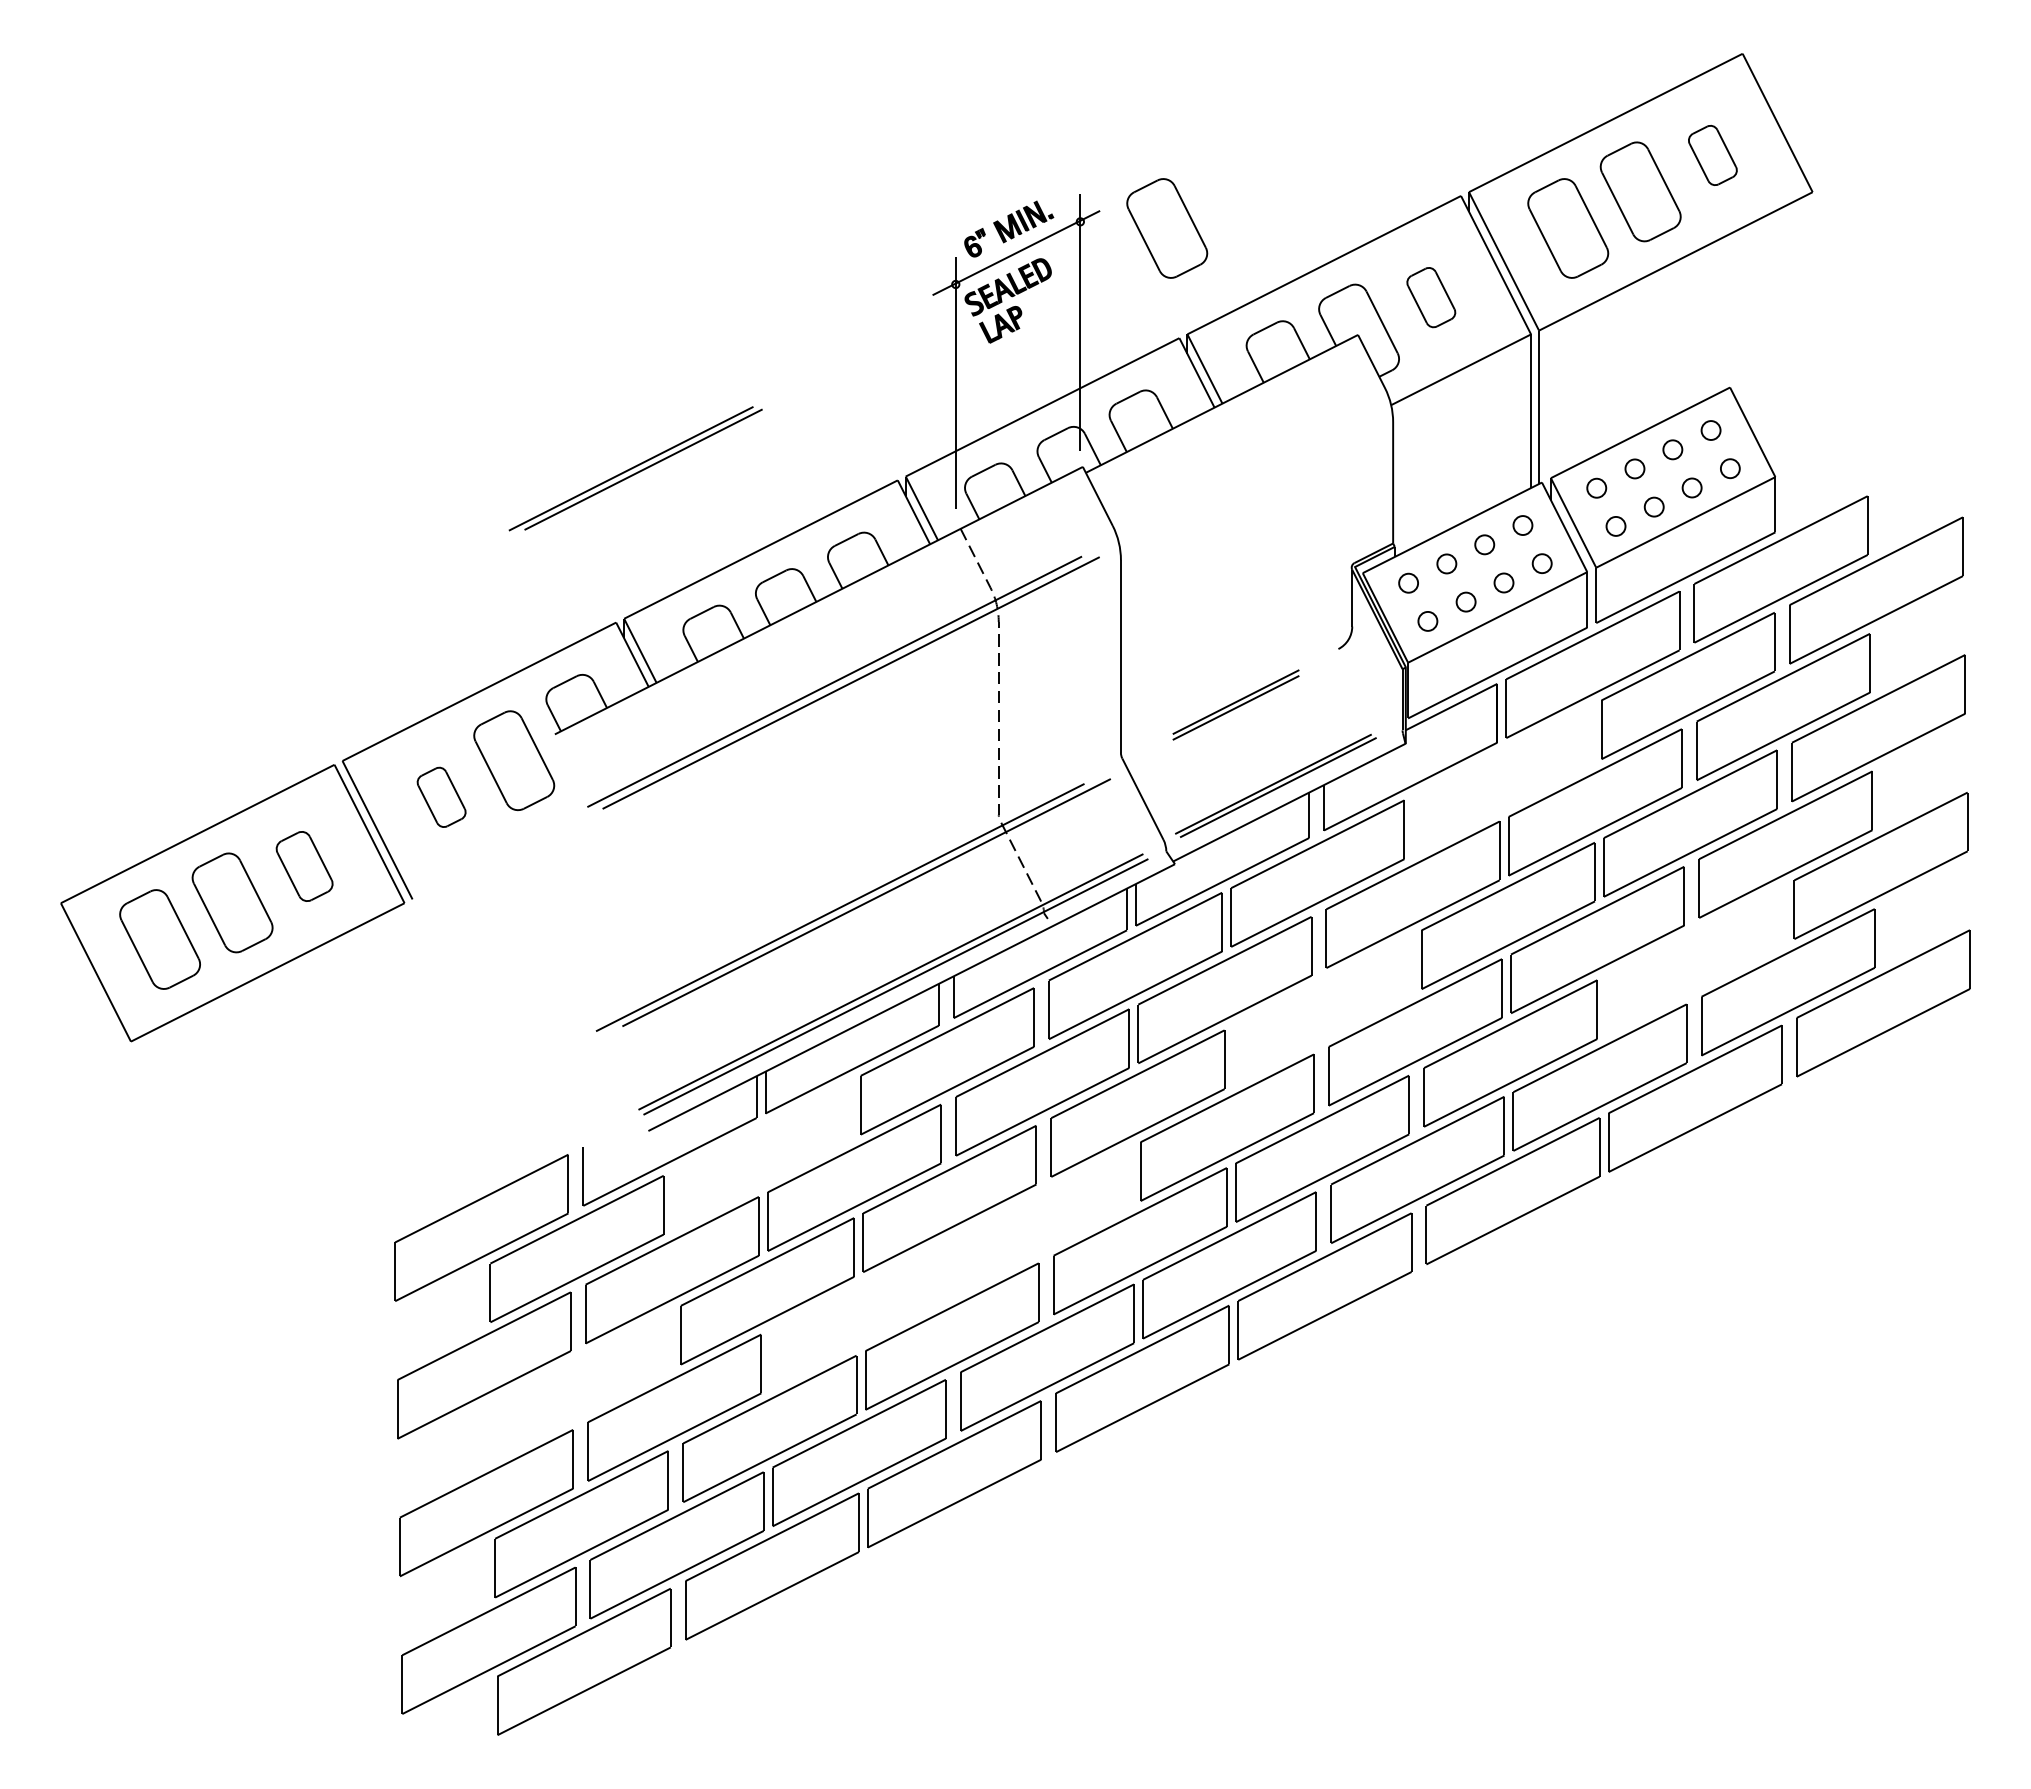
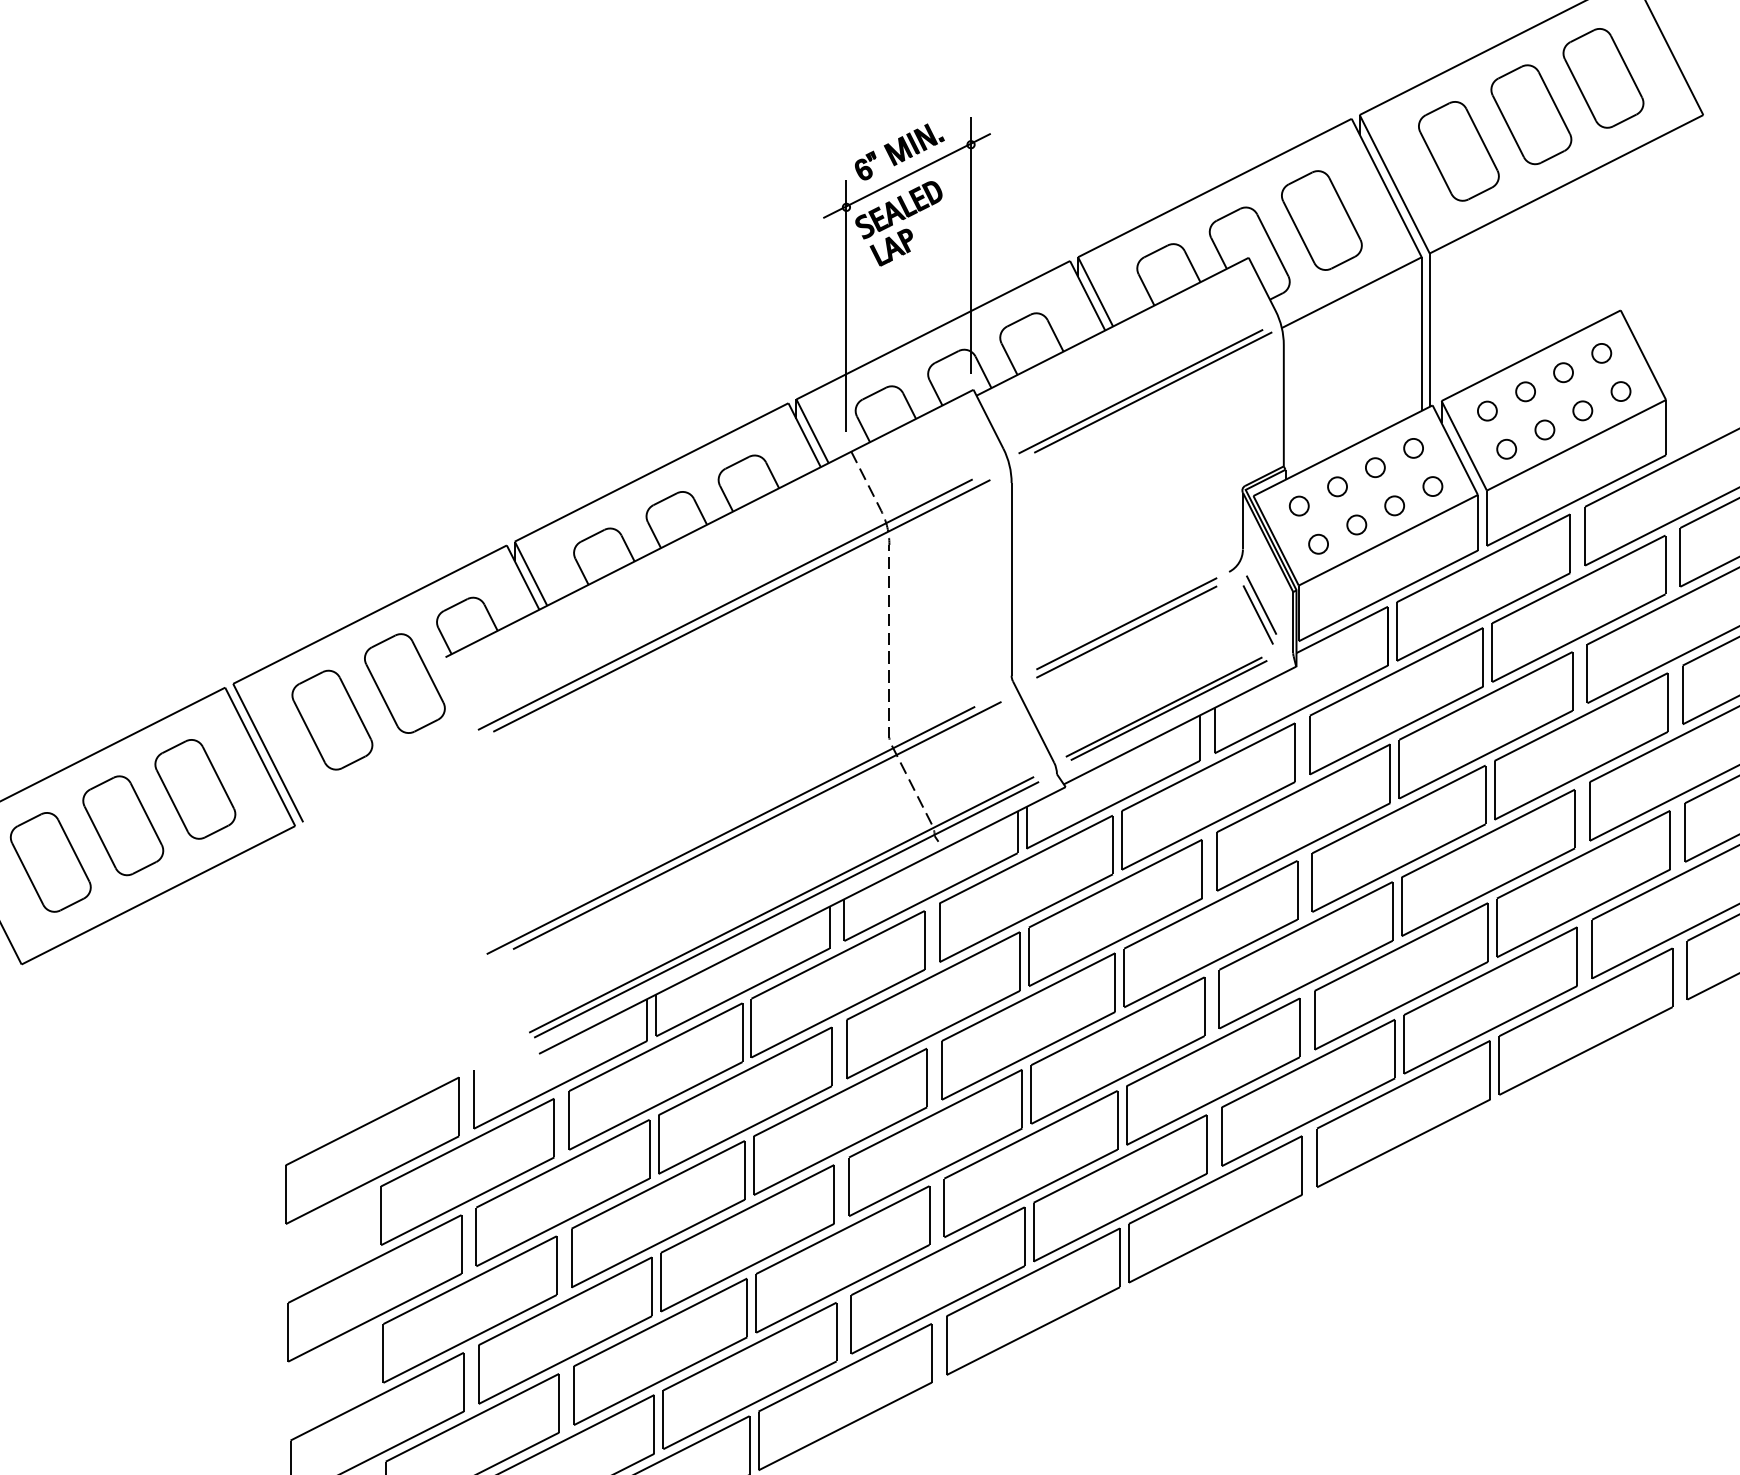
part: (1712, 155) -> (1603, 78), size x1.67
part: (1167, 228) -> (1058, 151), removed
part: (1431, 297) -> (1322, 220), size x1.67
part: (635, 468) -> (1145, 391), moved
part: (1369, 686) -> (1260, 609), added
part: (1235, 704) -> (1126, 627), size x1.43
part: (1505, 778) -> (1396, 701), added
part: (441, 797) -> (332, 720), size x1.67
part: (304, 866) -> (195, 789), size x1.43
part: (1692, 960) -> (1583, 883), added
part: (1320, 1011) -> (1211, 934), added
part: (765, 1153) -> (656, 1076), added
part: (1044, 1219) -> (935, 1142), added
part: (856, 1315) -> (747, 1238), added
part: (579, 1386) -> (470, 1309), added

